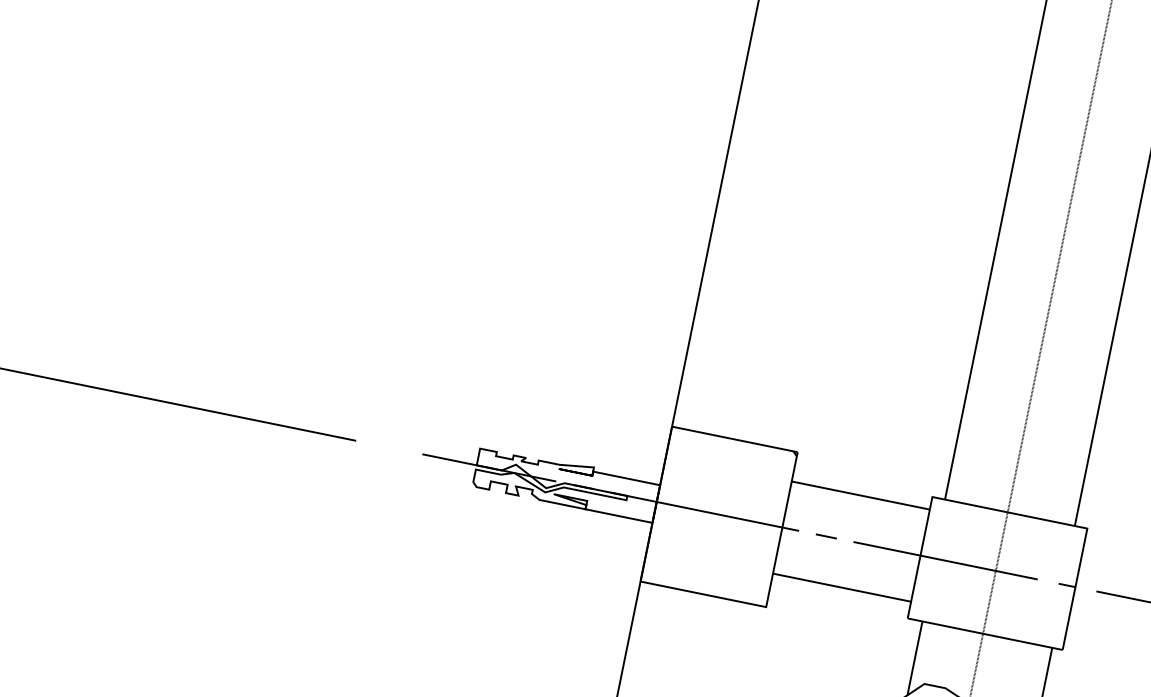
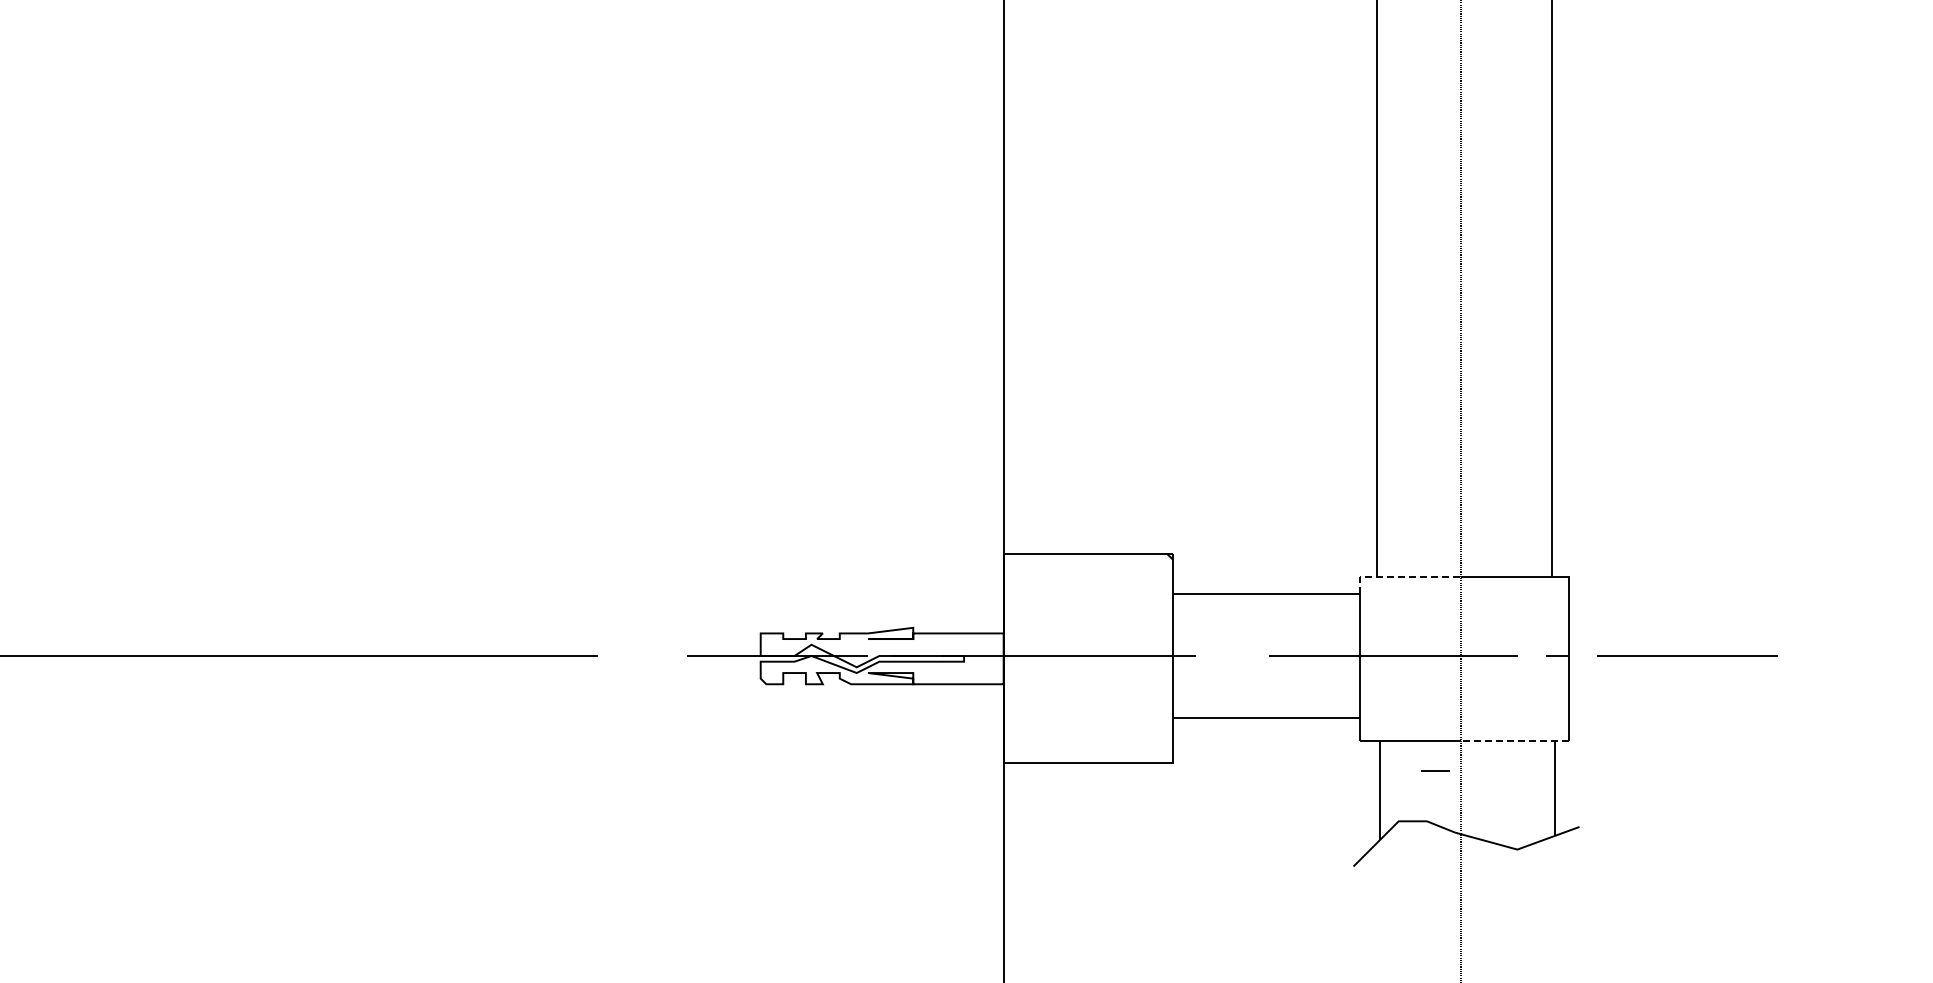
line: (963, 503) -> (1401, 576), solid -> dashed
line: (826, 536) -> (1435, 770), moved
line: (1023, 641) -> (1515, 740), solid -> dashed

